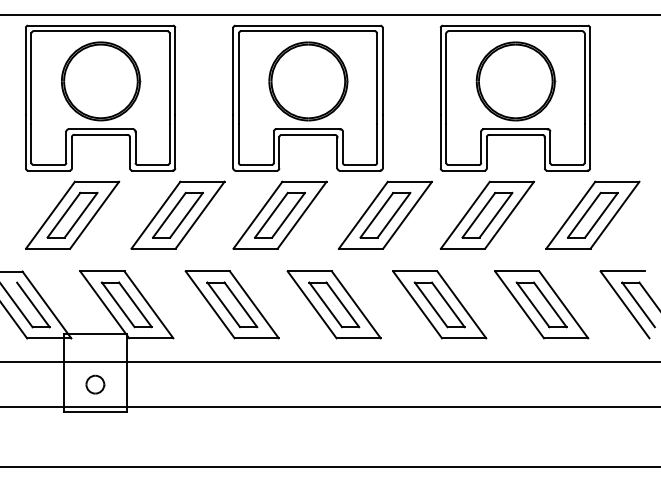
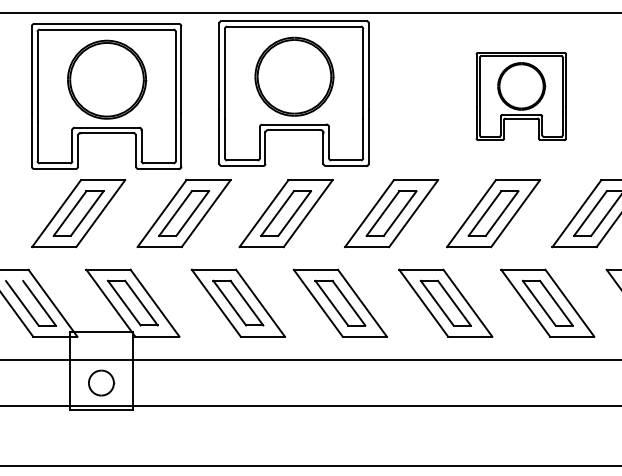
part: (307, 97) -> (293, 92), moved
part: (514, 97) -> (520, 95), size x0.6
part: (95, 384) -> (101, 382), size x1.4

